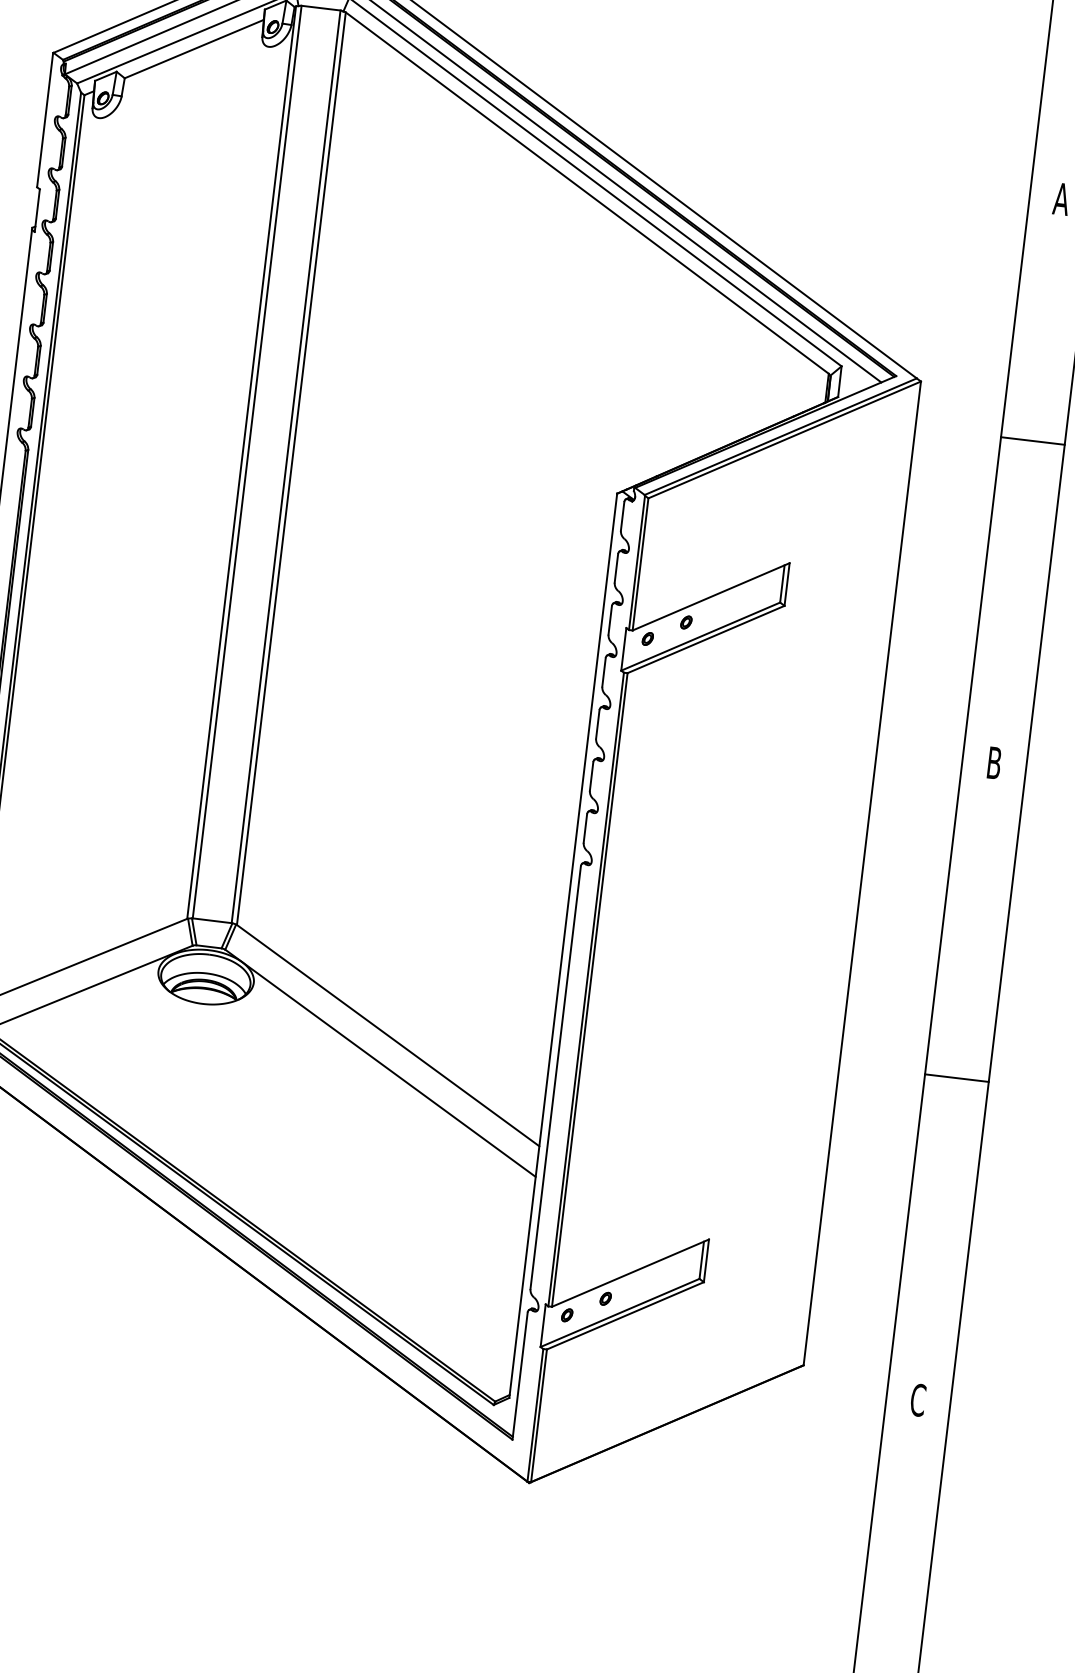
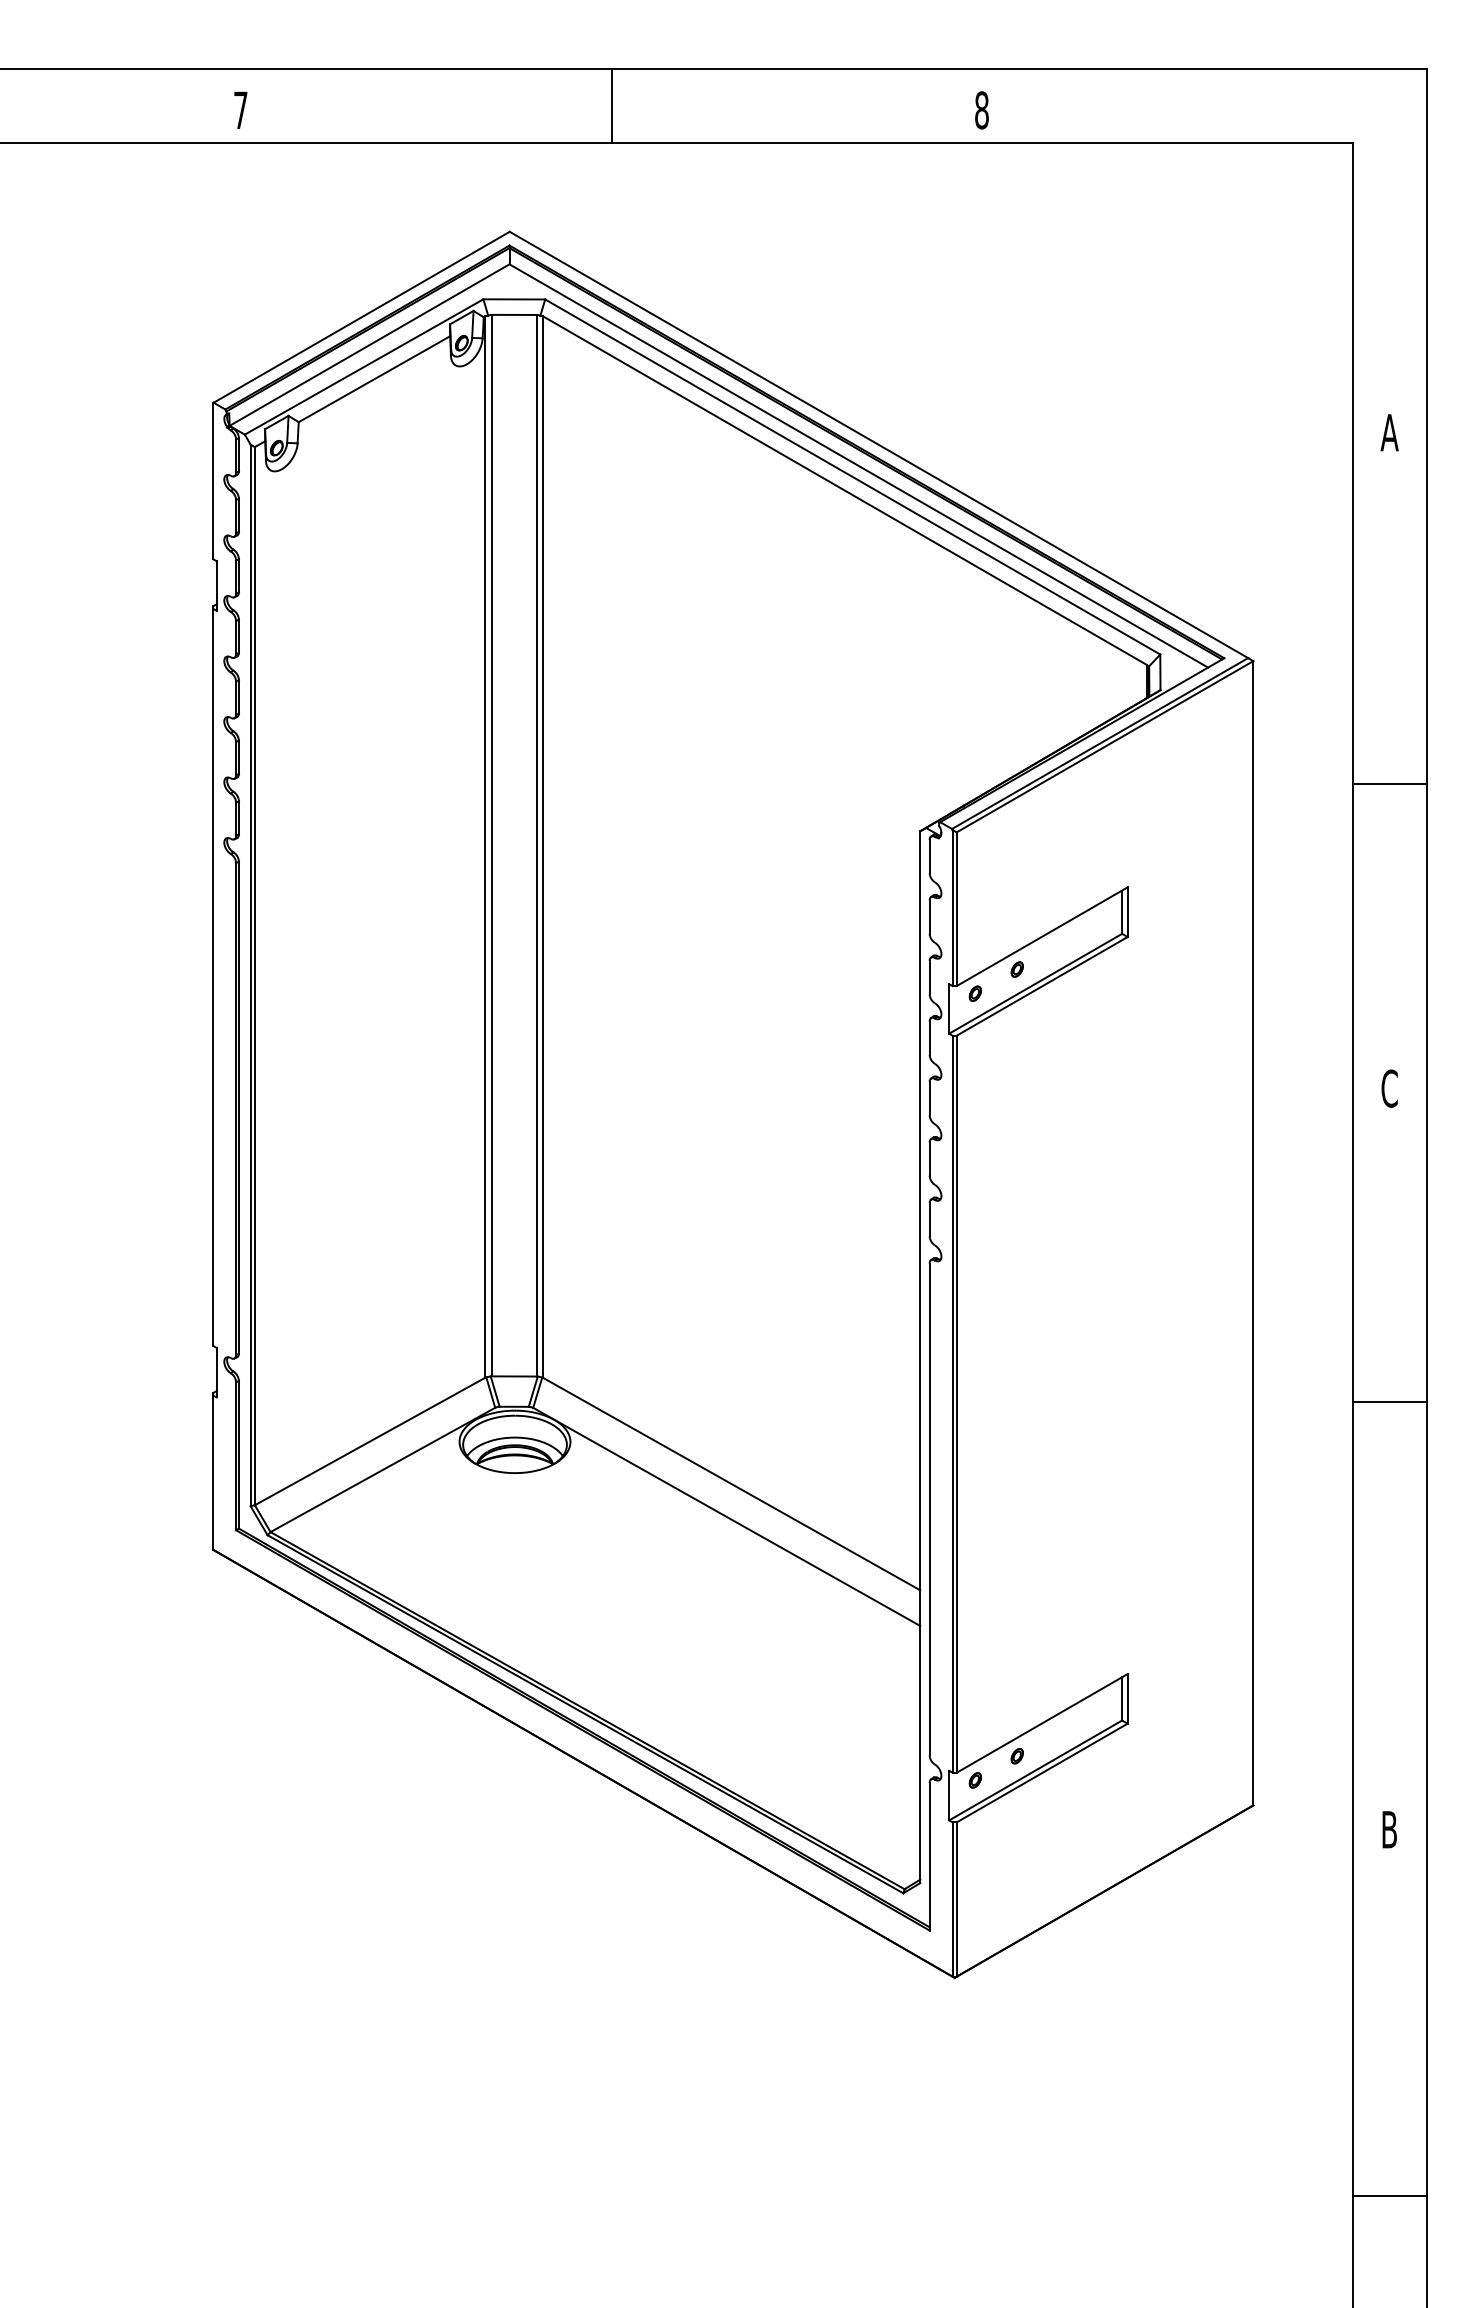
line: (1032, 441) -> (1389, 784), moved
text: (994, 762) -> (1389, 1088), B -> C
line: (956, 1078) -> (1389, 1402), moved
text: (918, 1399) -> (1389, 1829), C -> B

